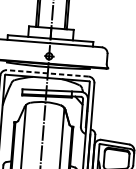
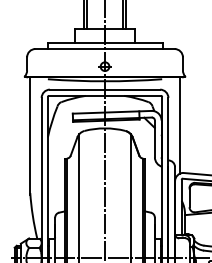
line: (47, 73) -> (104, 89), dashed -> solid
line: (101, 104) -> (179, 125), added

